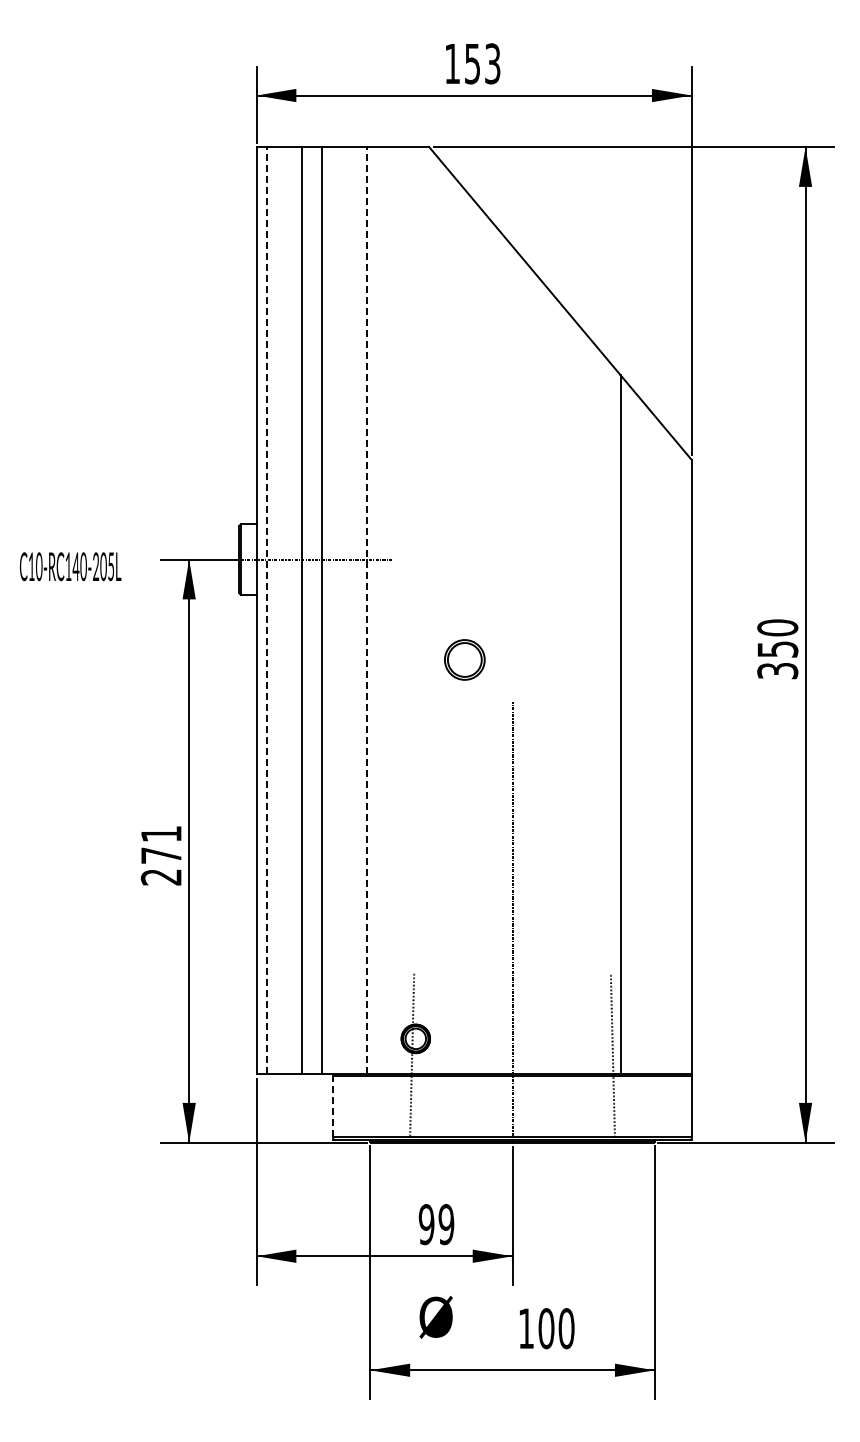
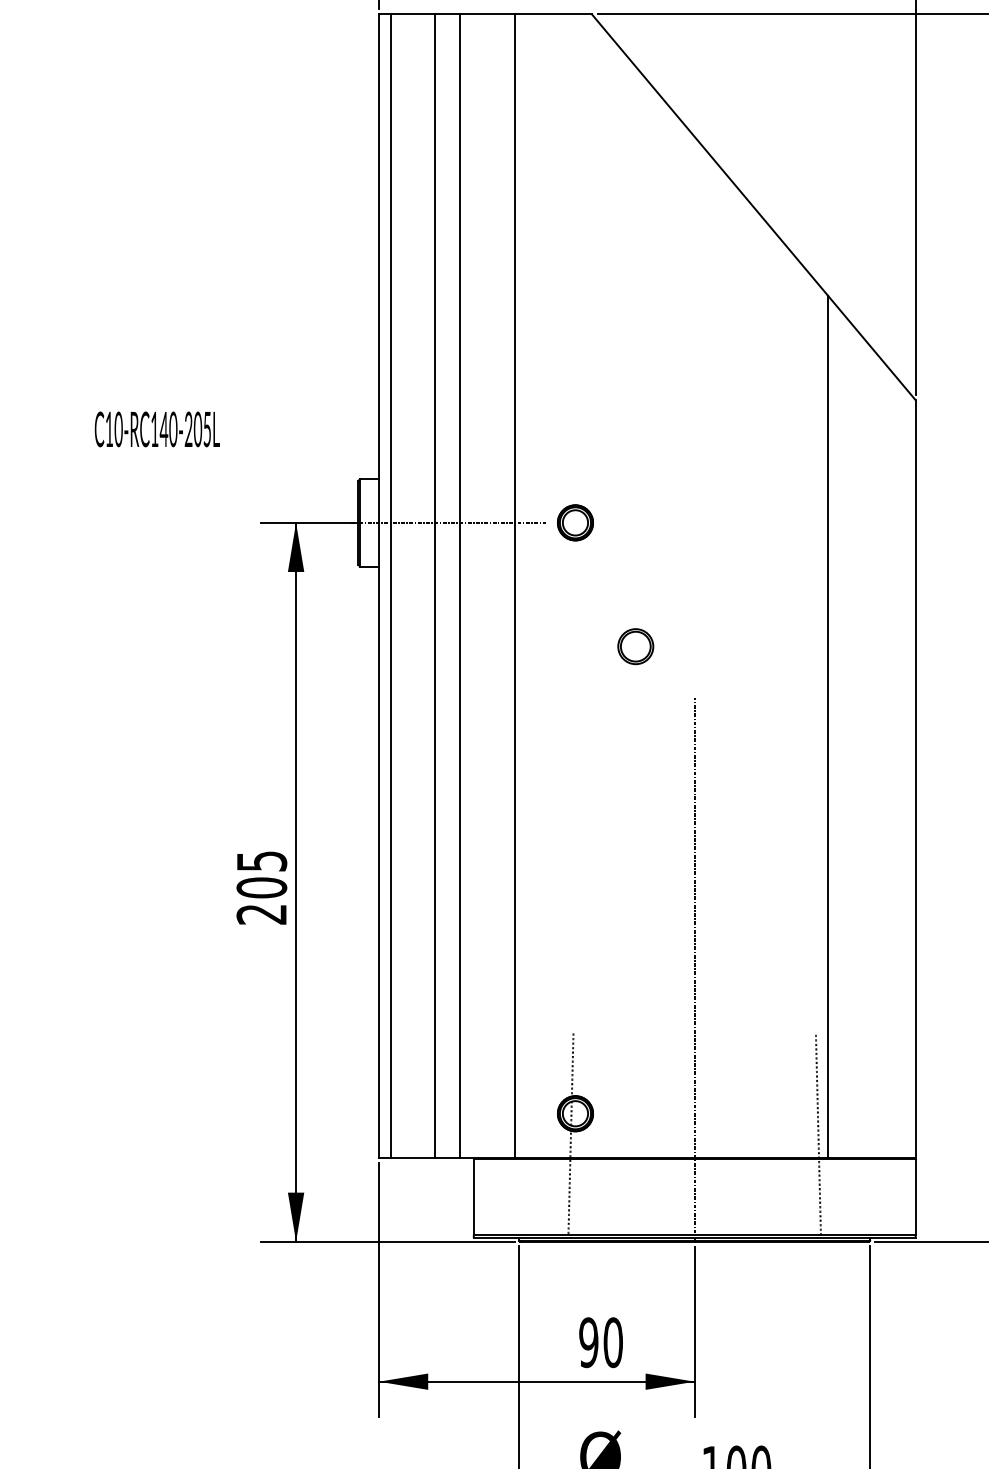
part: (415, 559) -> (575, 522), added
text: (70, 566) -> (157, 429), moved
line: (266, 610) -> (391, 585), dashed -> solid
line: (366, 610) -> (514, 585), dashed -> solid
part: (464, 659) -> (635, 646), size x0.71
text: (160, 845) -> (260, 875), 271 -> 205
line: (333, 1106) -> (474, 1197), dashed -> solid
text: (446, 1224) -> (613, 1342), 99 -> 90

